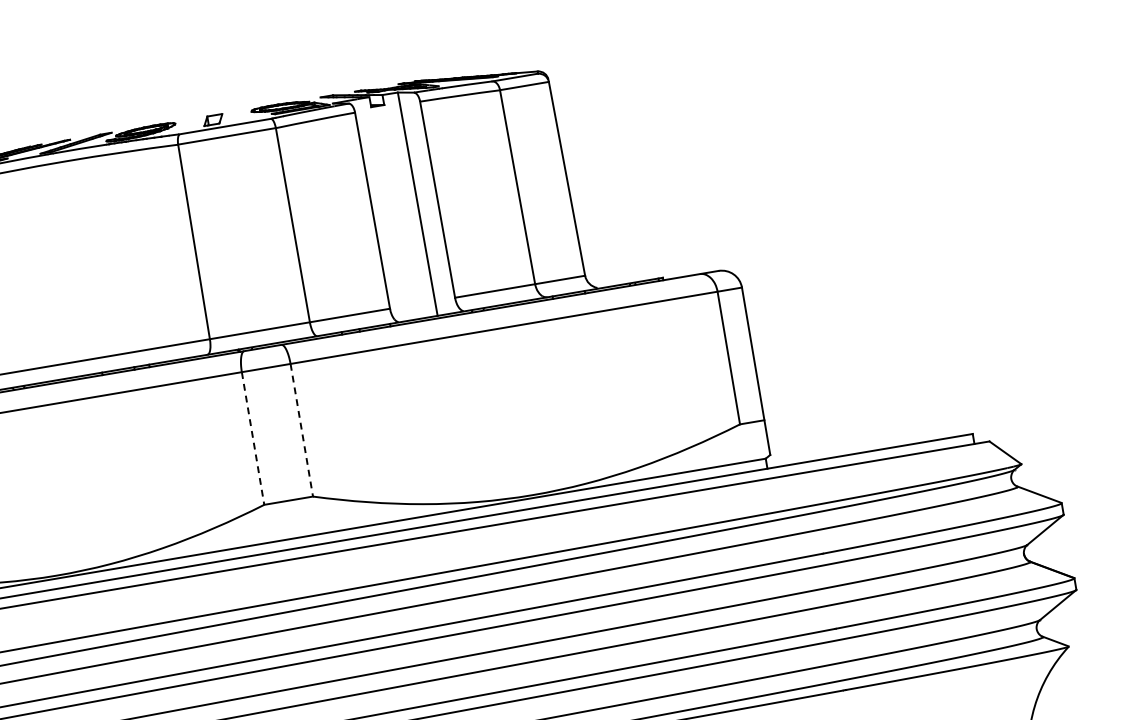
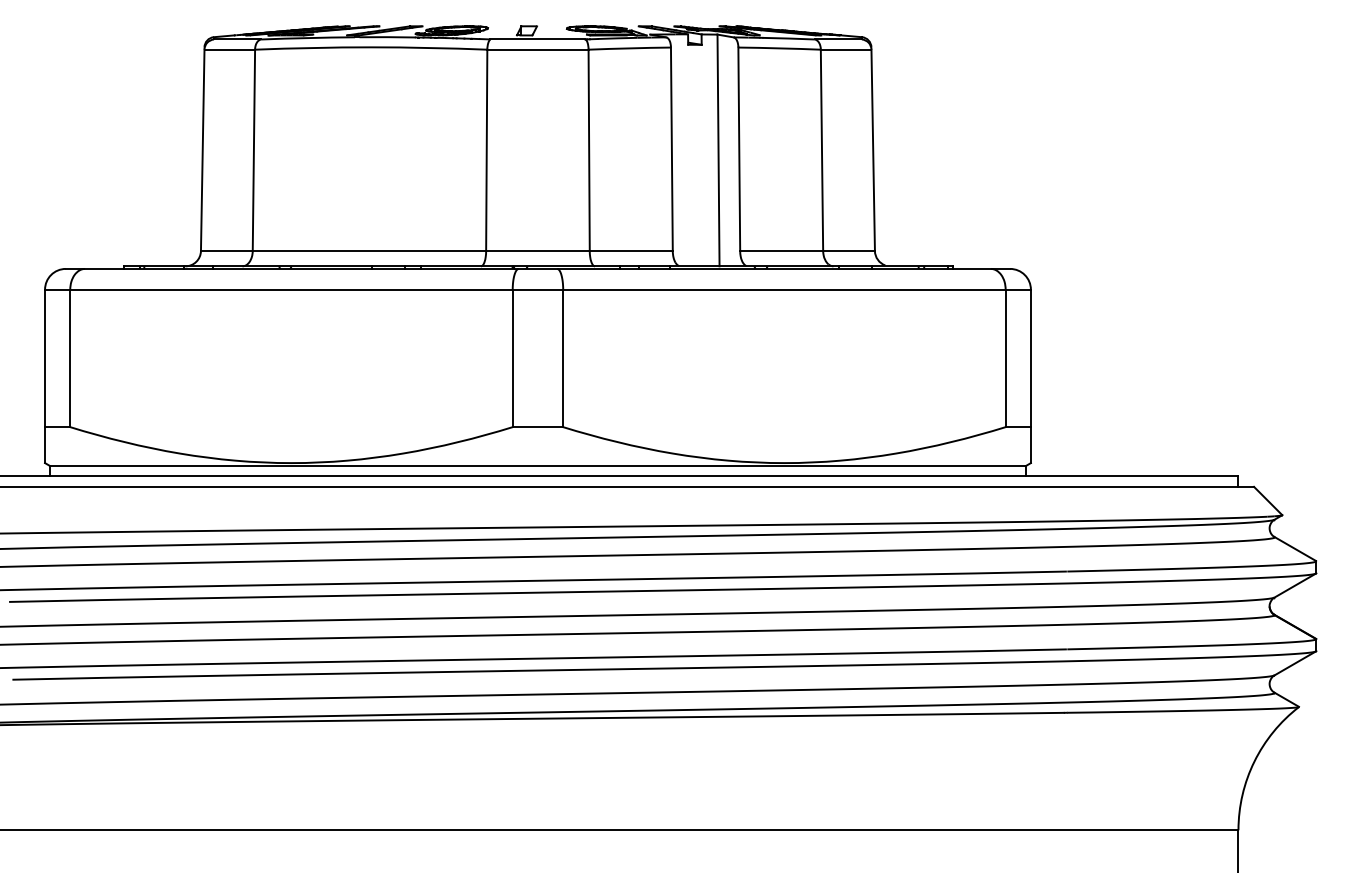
line: (302, 430) -> (563, 358), dashed -> solid
line: (252, 438) -> (512, 358), dashed -> solid

